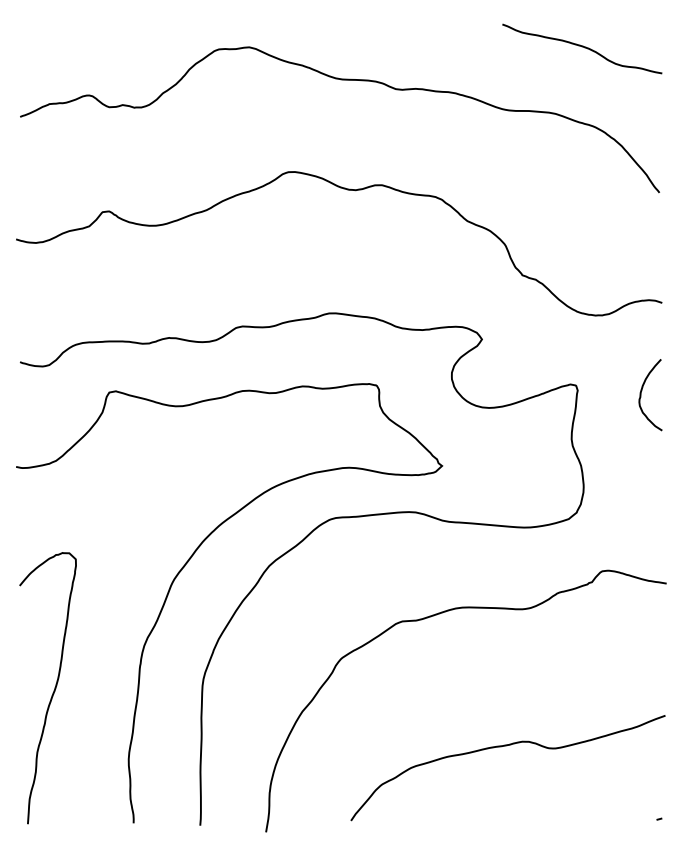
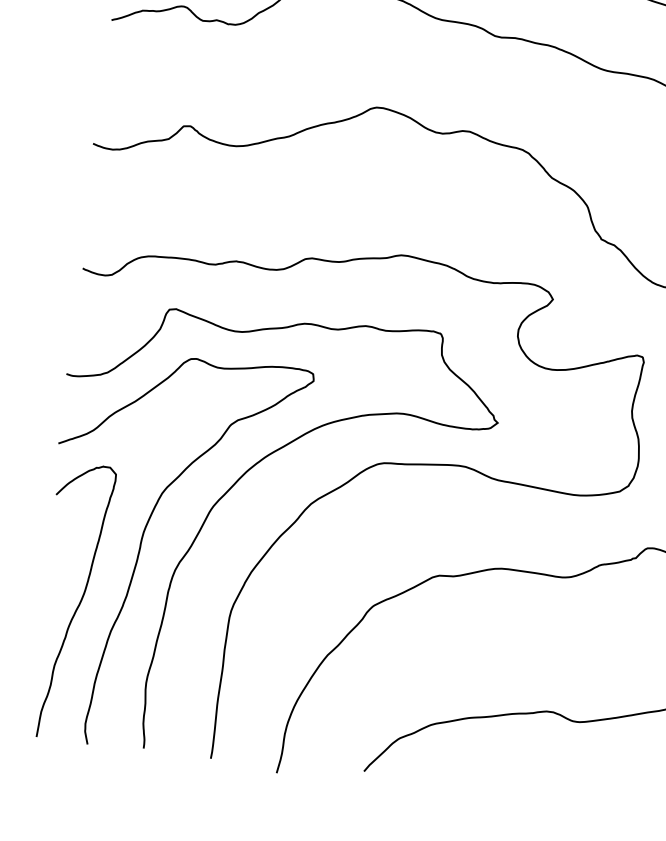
curve: (108, 629) -> (140, 549), added

